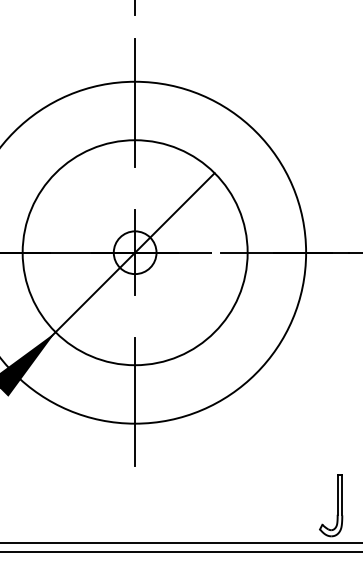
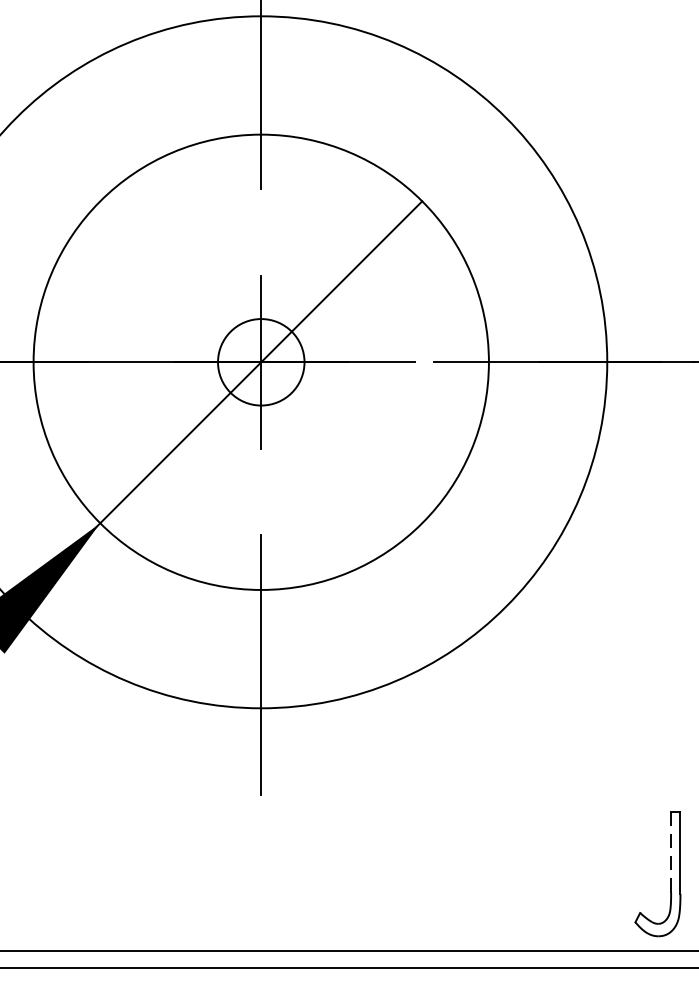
line: (337, 494) -> (670, 851), solid -> dashed

